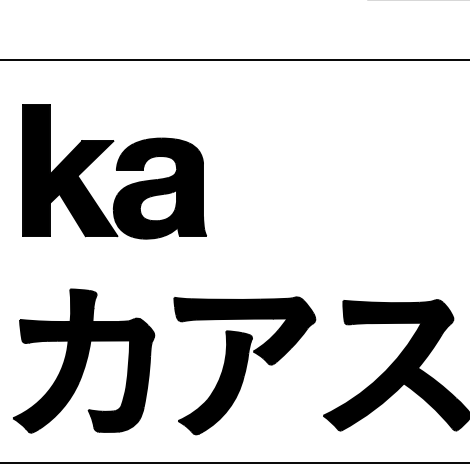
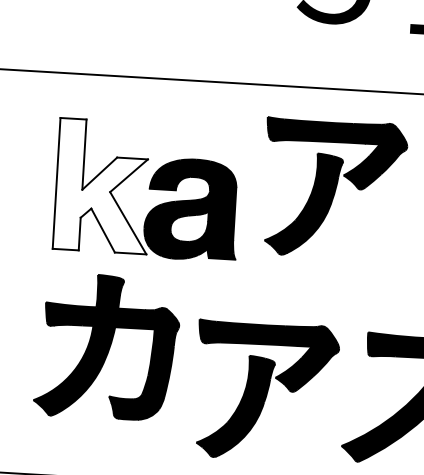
part: (300, 159) -> (333, 188), added
fill: (70, 170) -> (103, 186), removed
part: (84, 360) -> (108, 346), moved

